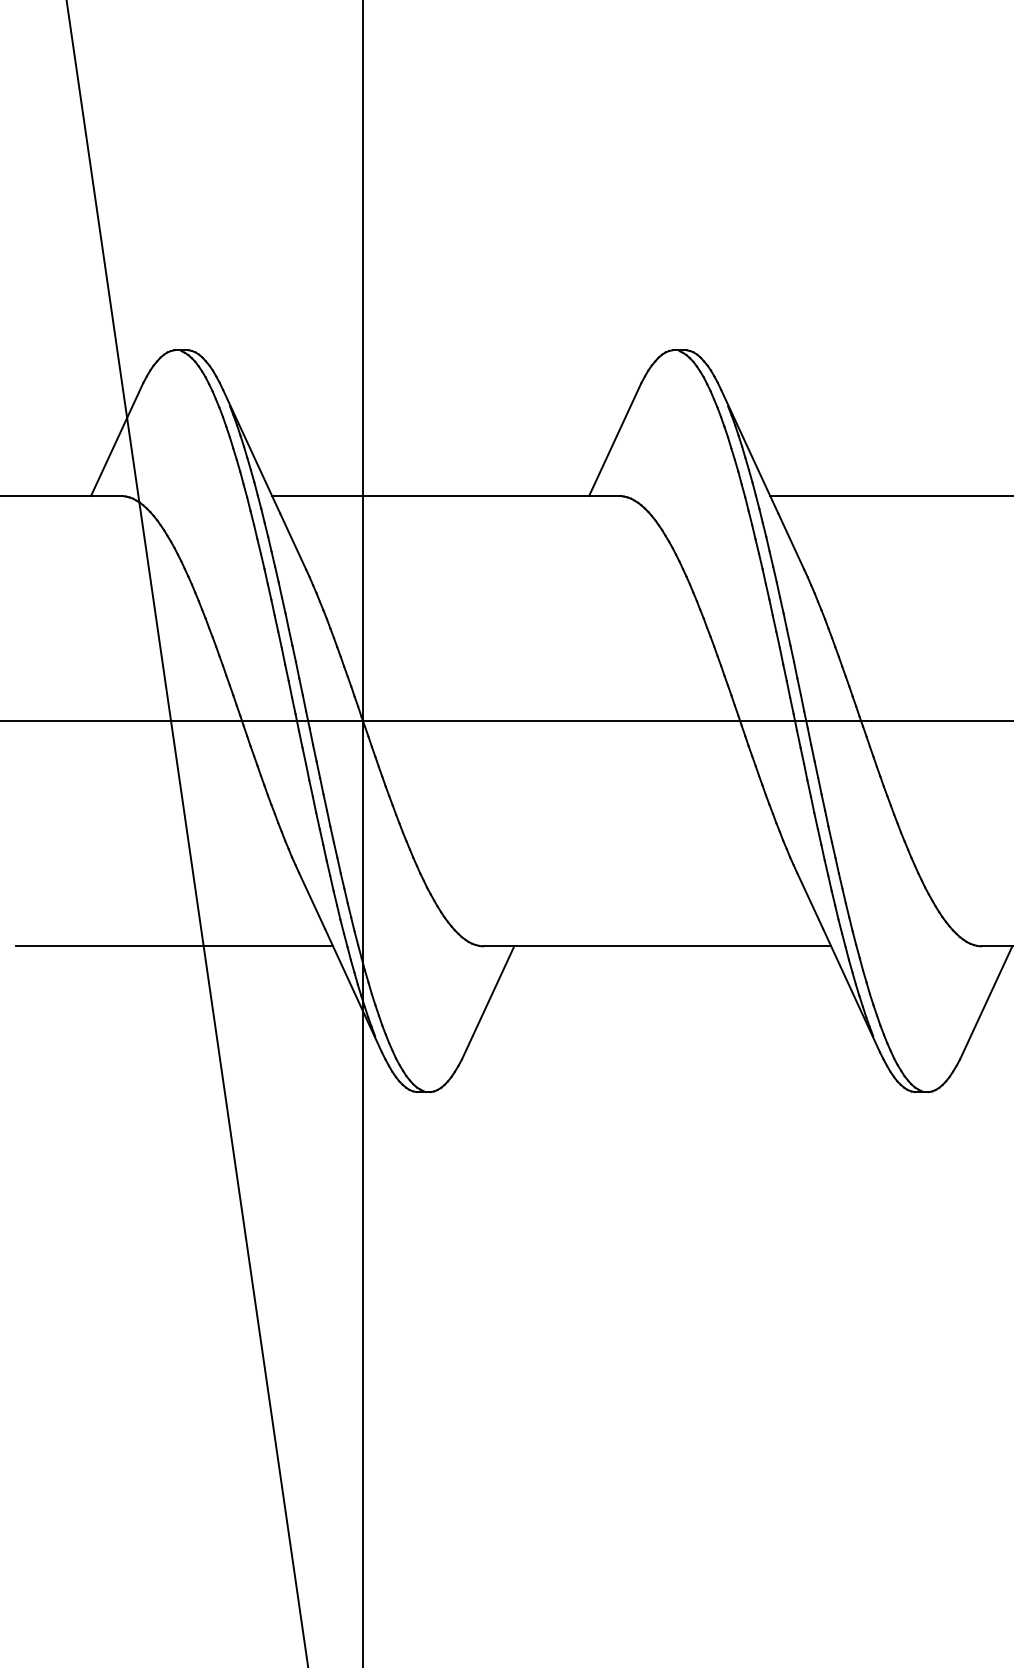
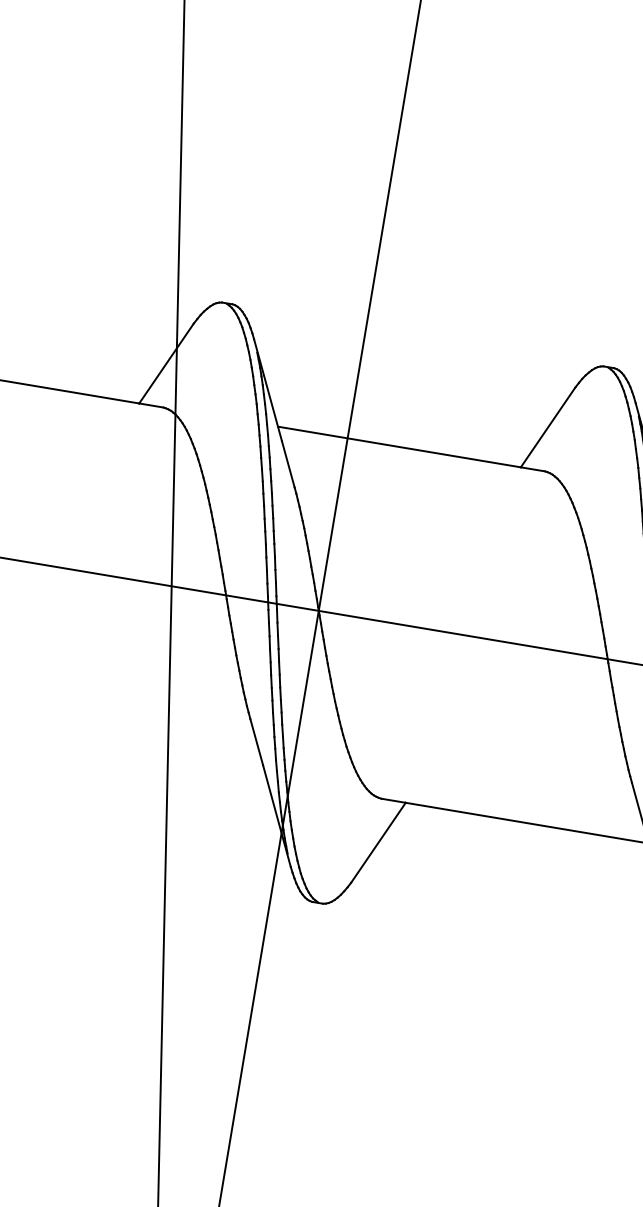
line: (174, 946) -> (145, 759), removed

